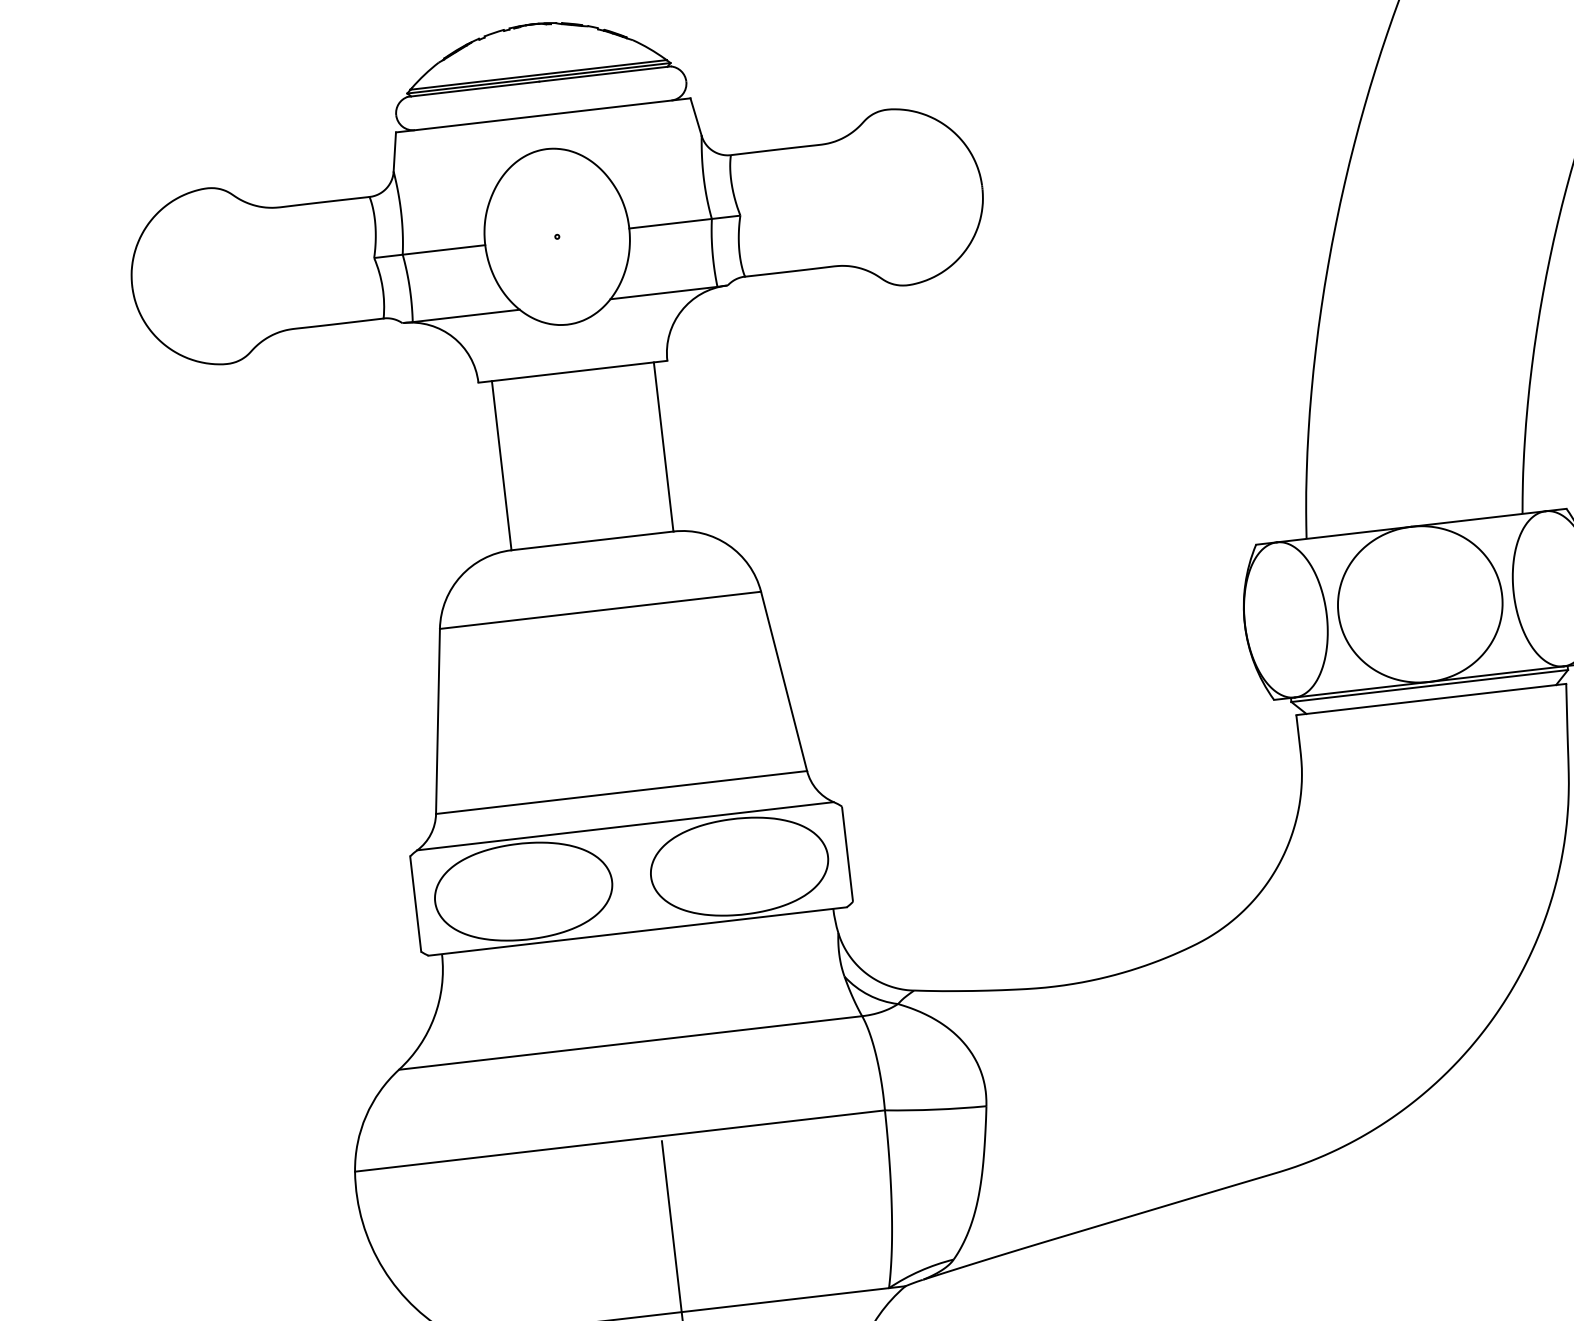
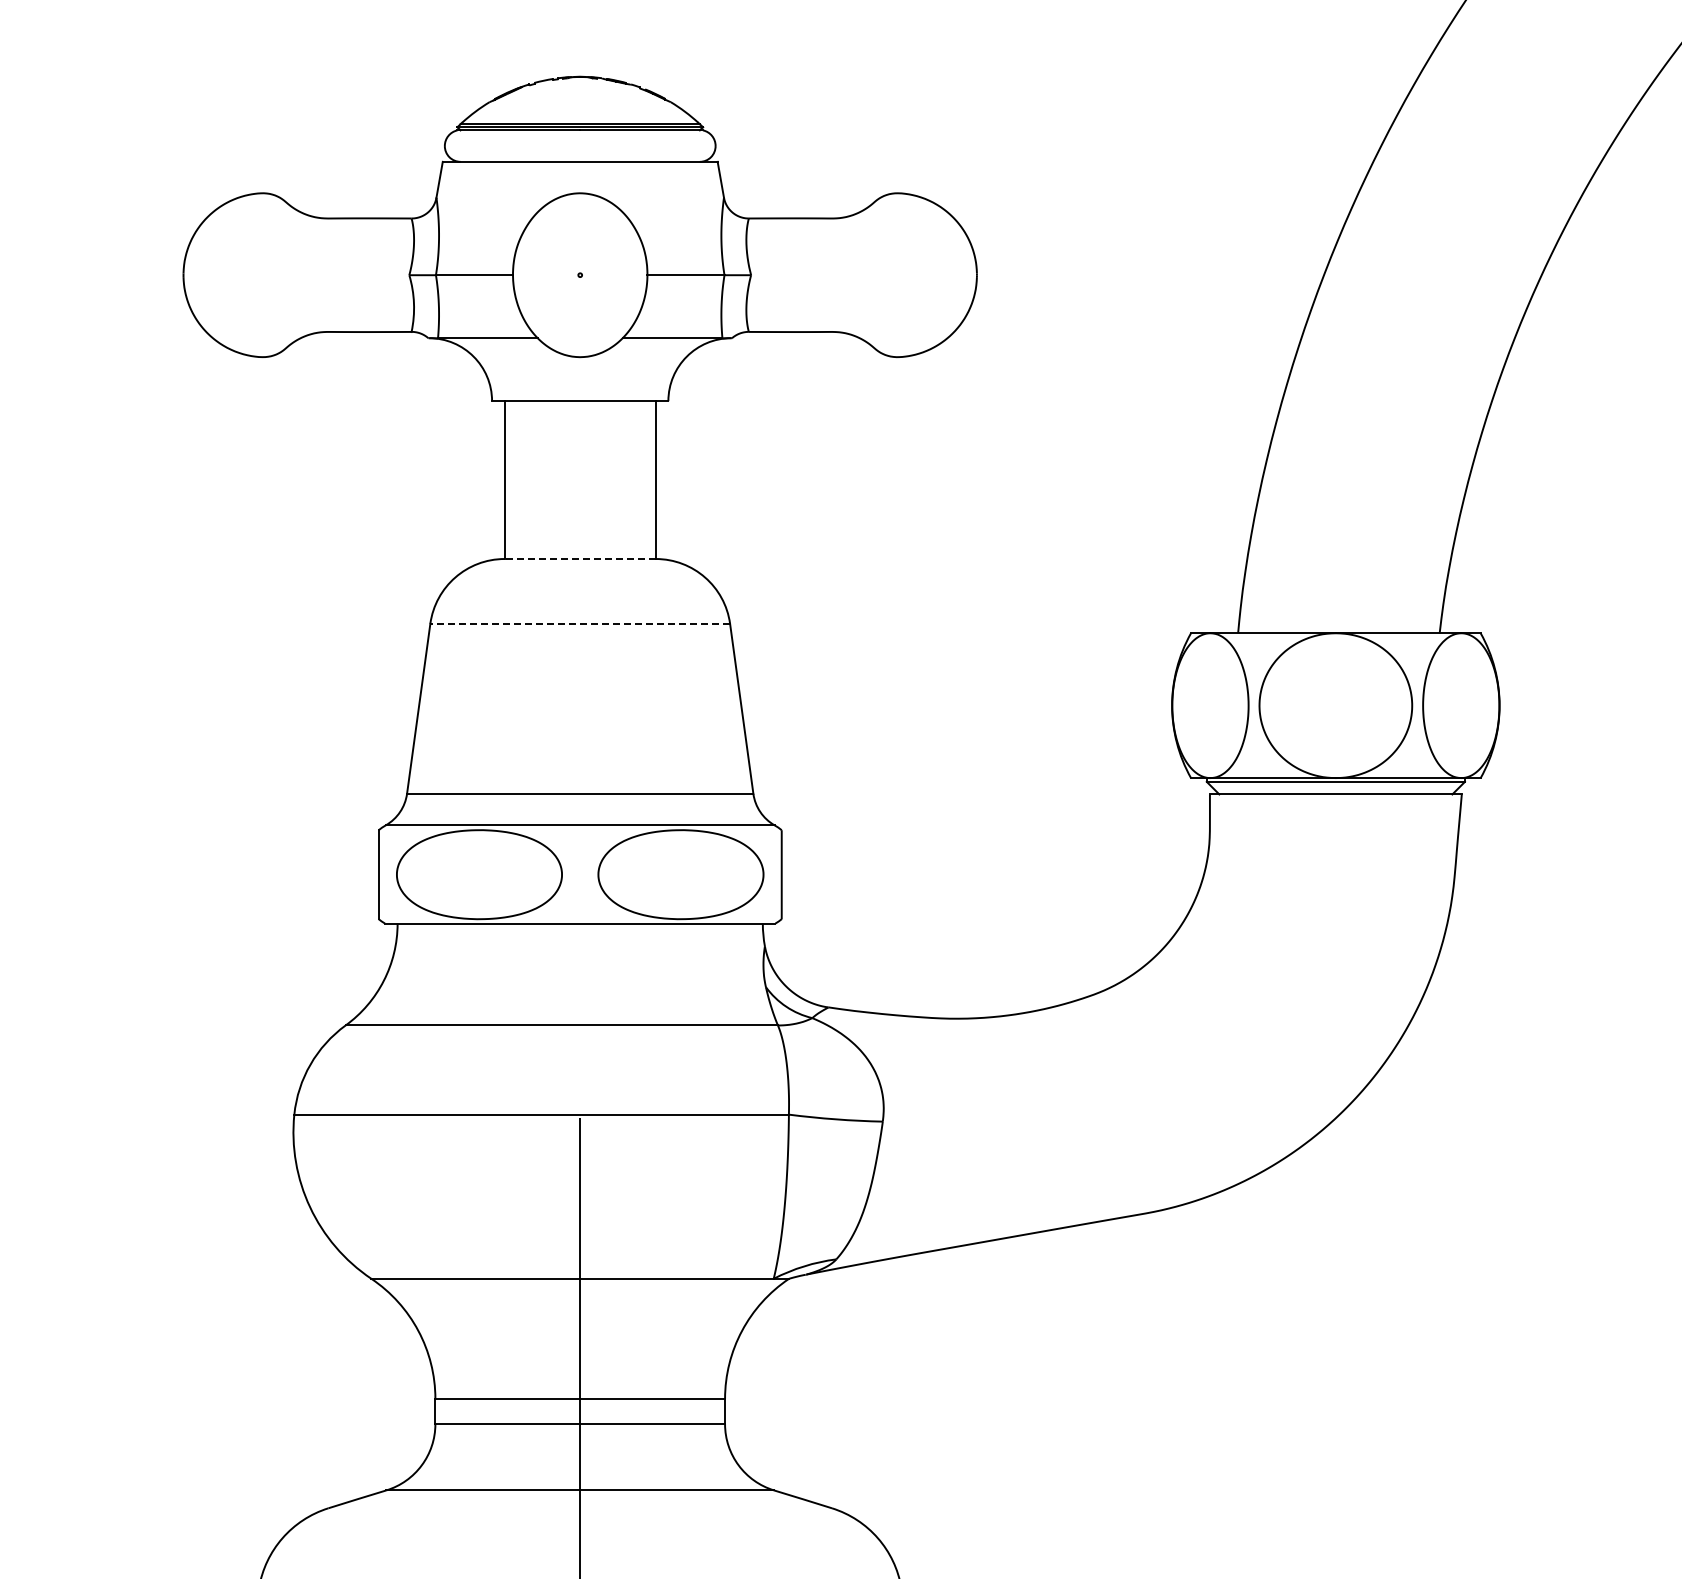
line: (592, 541) -> (580, 559), solid -> dashed
line: (600, 609) -> (580, 623), solid -> dashed

